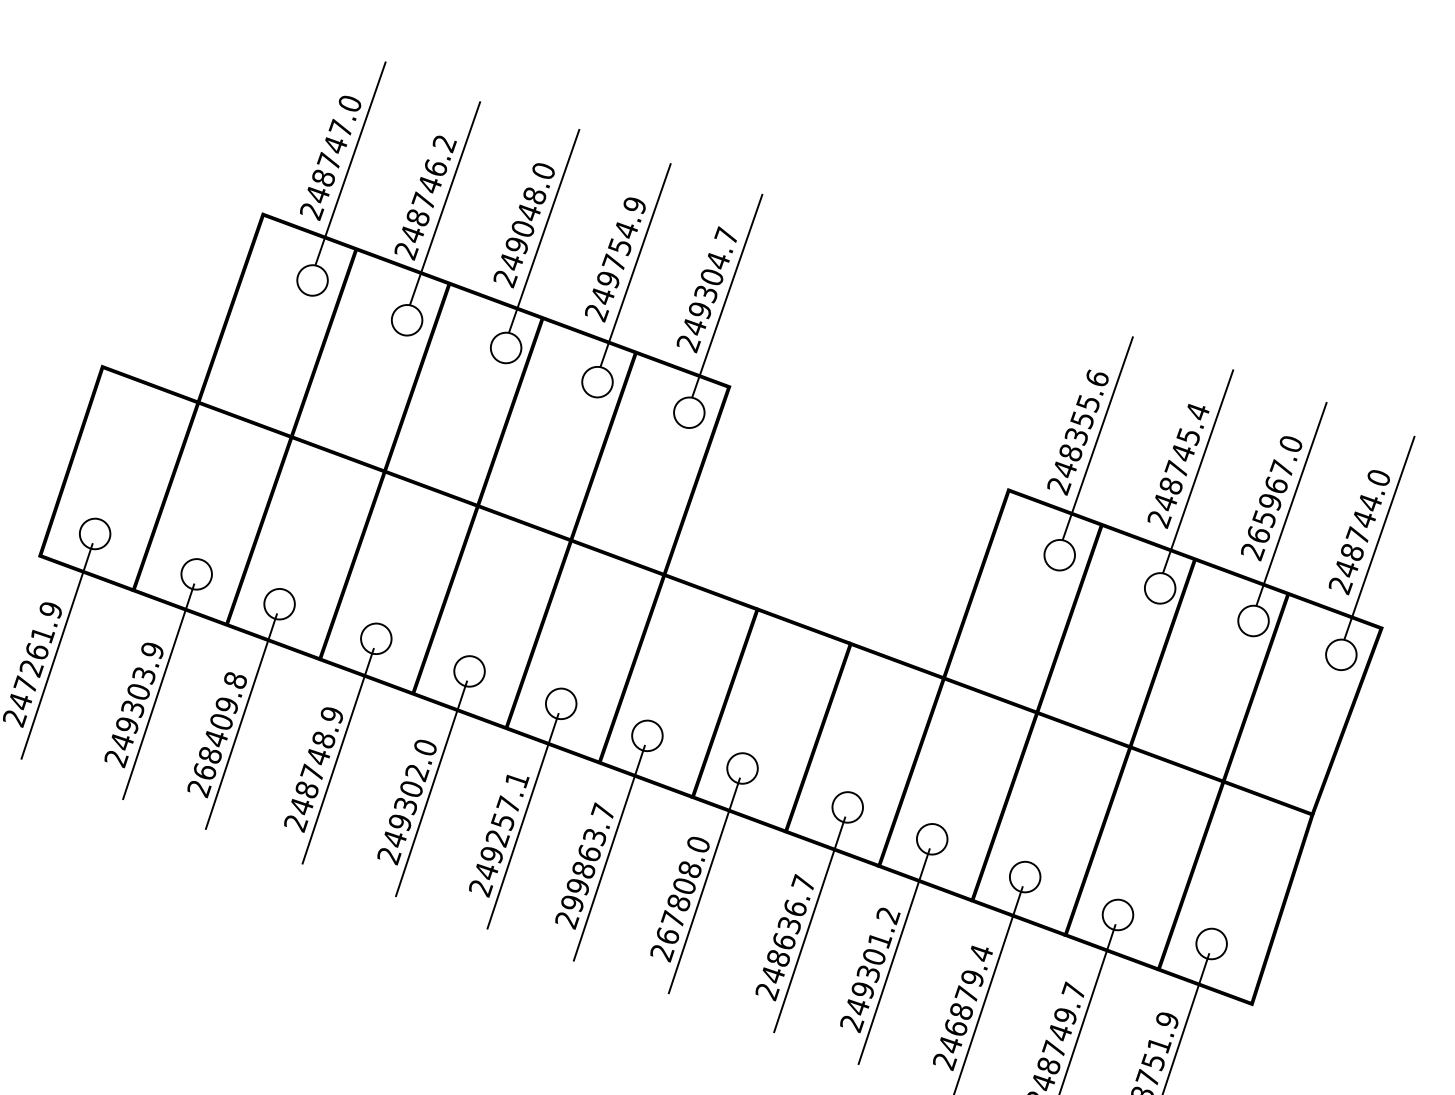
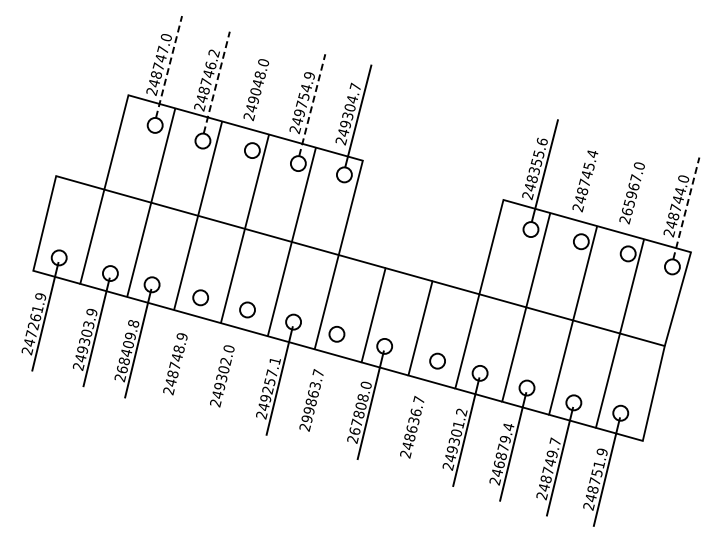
line: (351, 162) -> (169, 66), solid -> dashed
line: (444, 203) -> (216, 82), solid -> dashed
line: (544, 230) -> (266, 91), removed
line: (636, 264) -> (312, 104), solid -> dashed
line: (1198, 470) -> (595, 182), removed
line: (1292, 504) -> (642, 195), removed
line: (1379, 536) -> (686, 207), solid -> dashed
line: (337, 755) -> (186, 356), removed
line: (431, 788) -> (233, 368), removed
line: (610, 852) -> (323, 392), removed
line: (809, 923) -> (423, 419), removed

